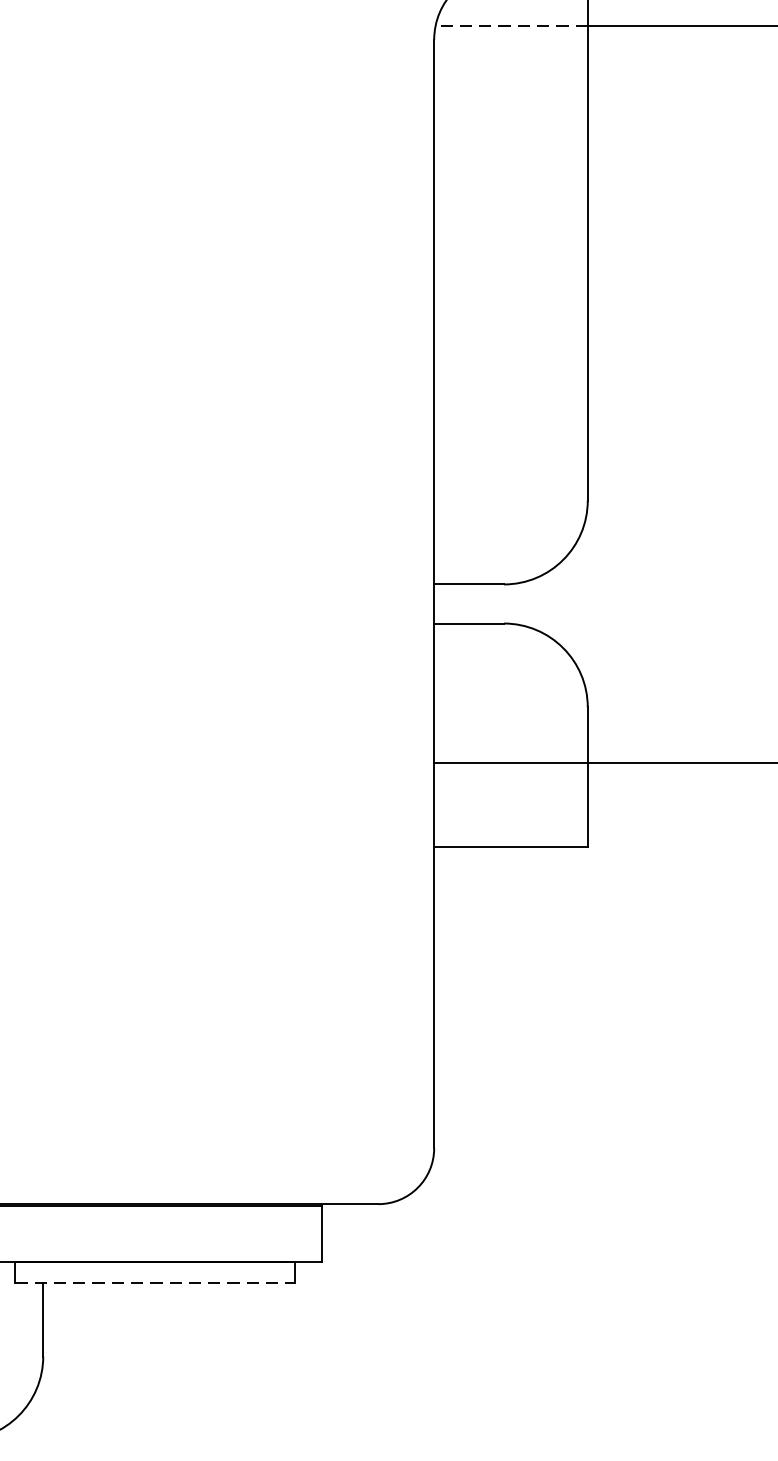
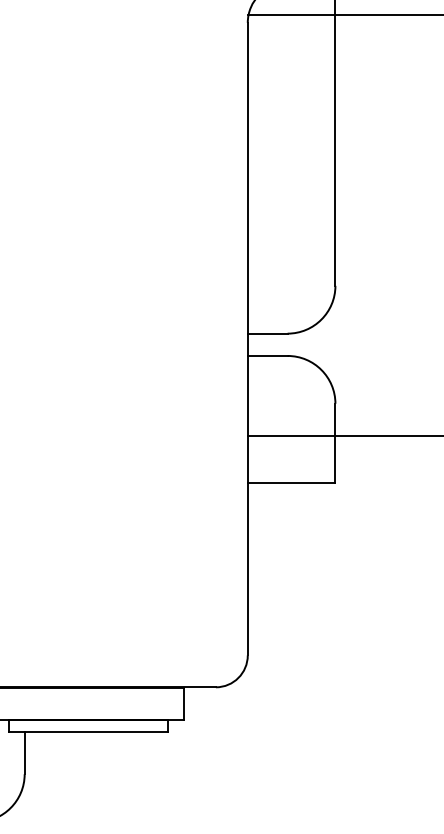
line: (510, 25) -> (291, 14), dashed -> solid
line: (155, 1283) -> (88, 732), dashed -> solid

